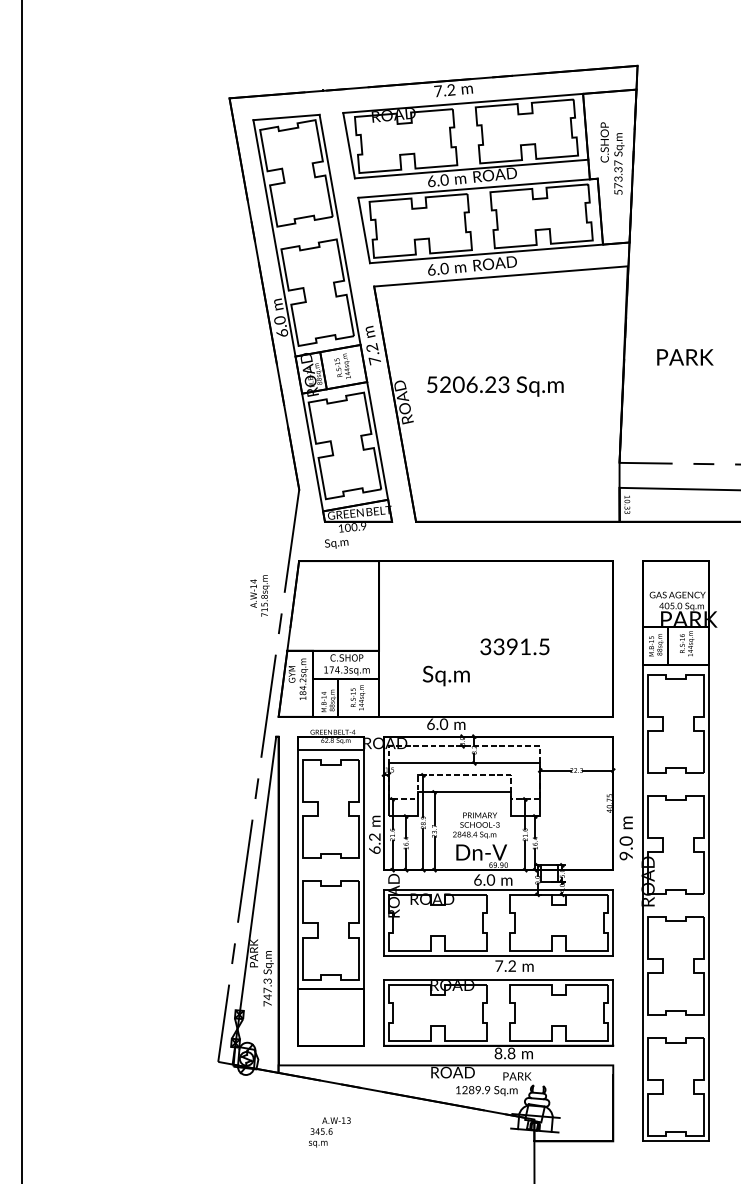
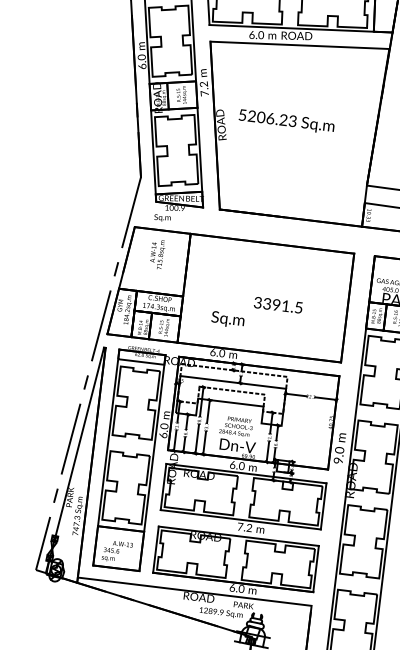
text: (259, 595) -> (157, 254), moved
text: (376, 837) -> (165, 426), 6.2 -> 6.0
text: (504, 1052) -> (236, 587), 8.8 -> 6.0
text: (329, 1132) -> (117, 551), moved

